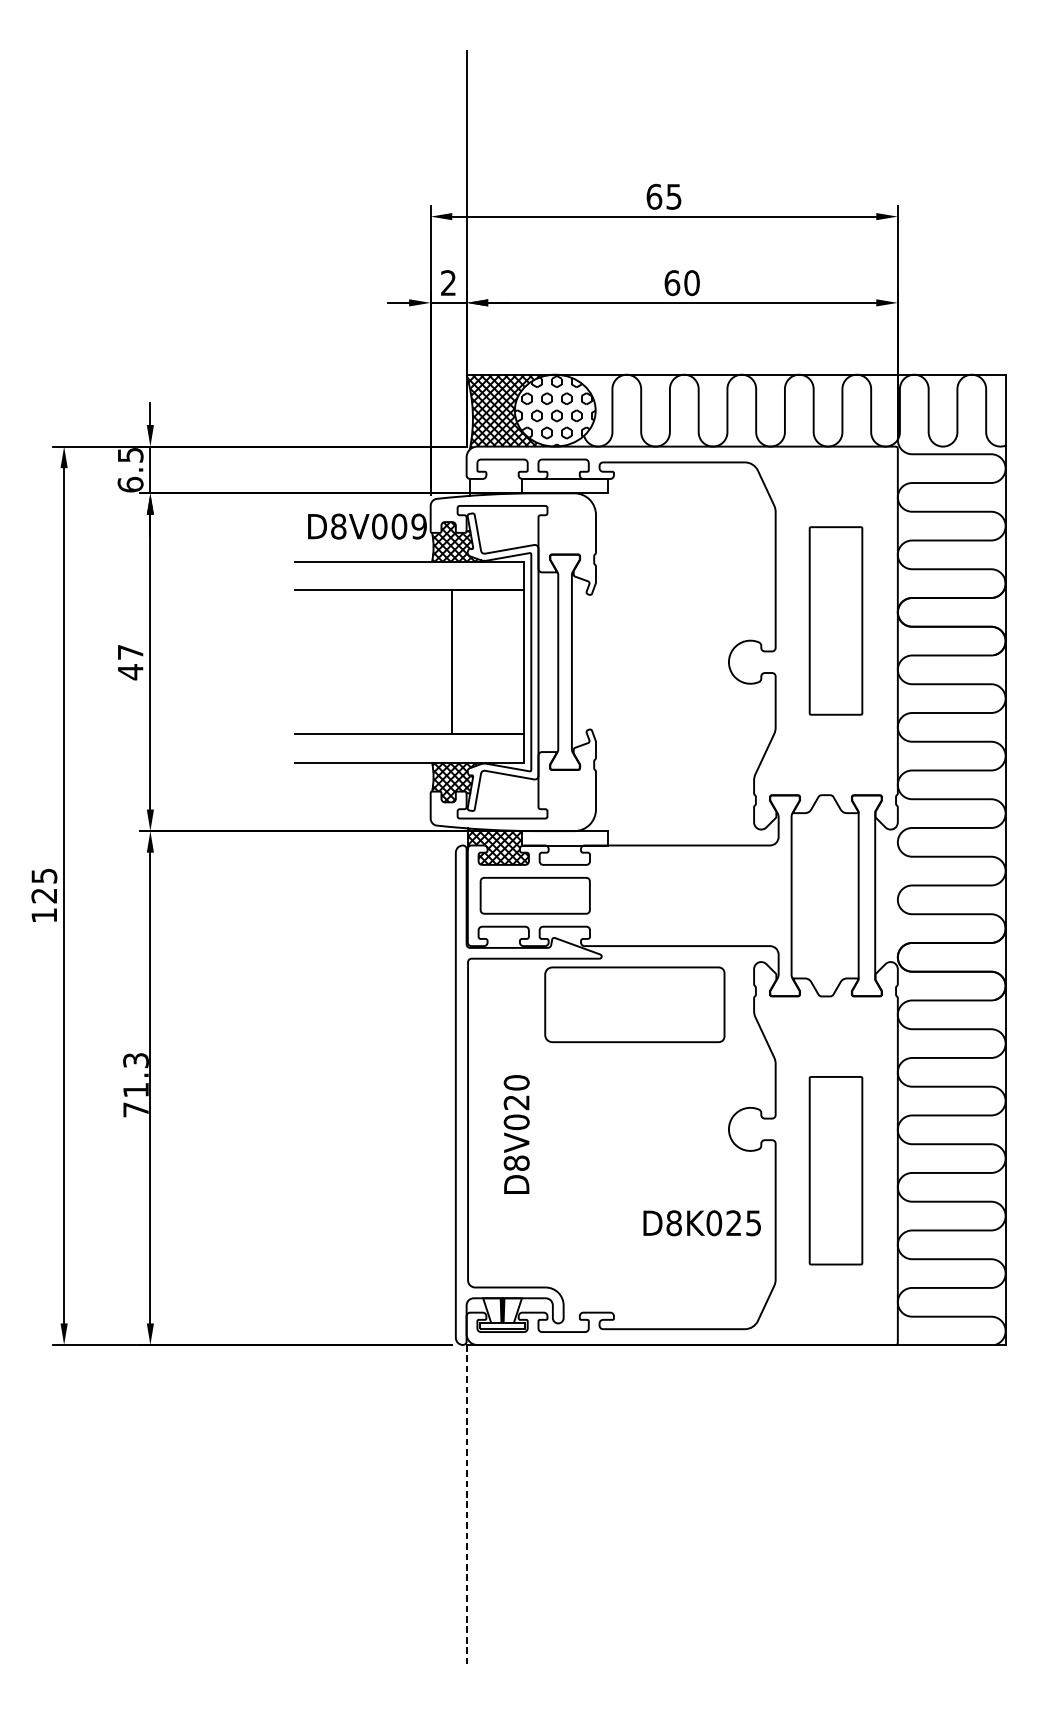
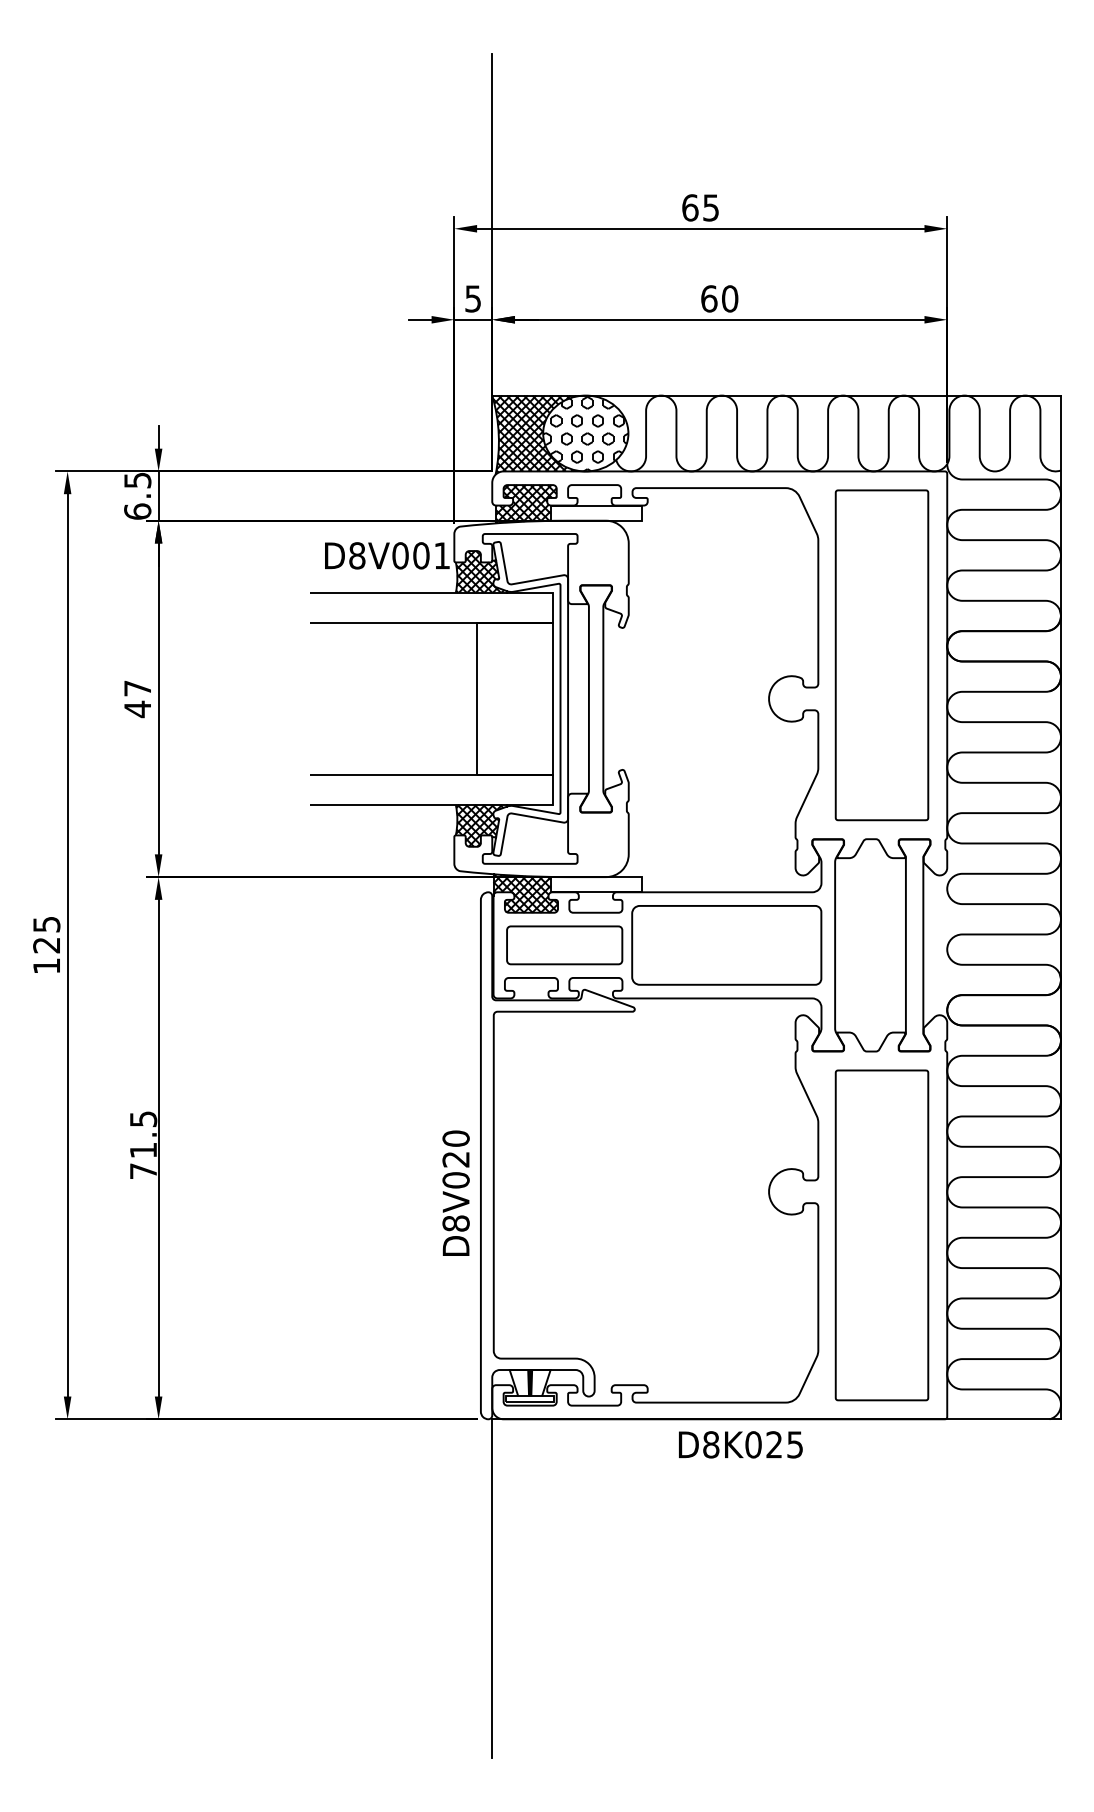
text: (447, 282) -> (472, 298), 2 -> 5
hatch: (503, 477) -> (531, 504), added
text: (419, 526) -> (442, 555), D8V009 -> D8V001
part: (835, 621) -> (881, 655), size x1.67
part: (634, 1004) -> (726, 945), moved
text: (135, 1059) -> (142, 1118), 71.3 -> 71.5
text: (516, 1133) -> (455, 1192), moved
part: (835, 1170) -> (881, 1235), size x1.67
text: (701, 1222) -> (740, 1444), moved
line: (466, 1505) -> (492, 1588), dashed -> solid

